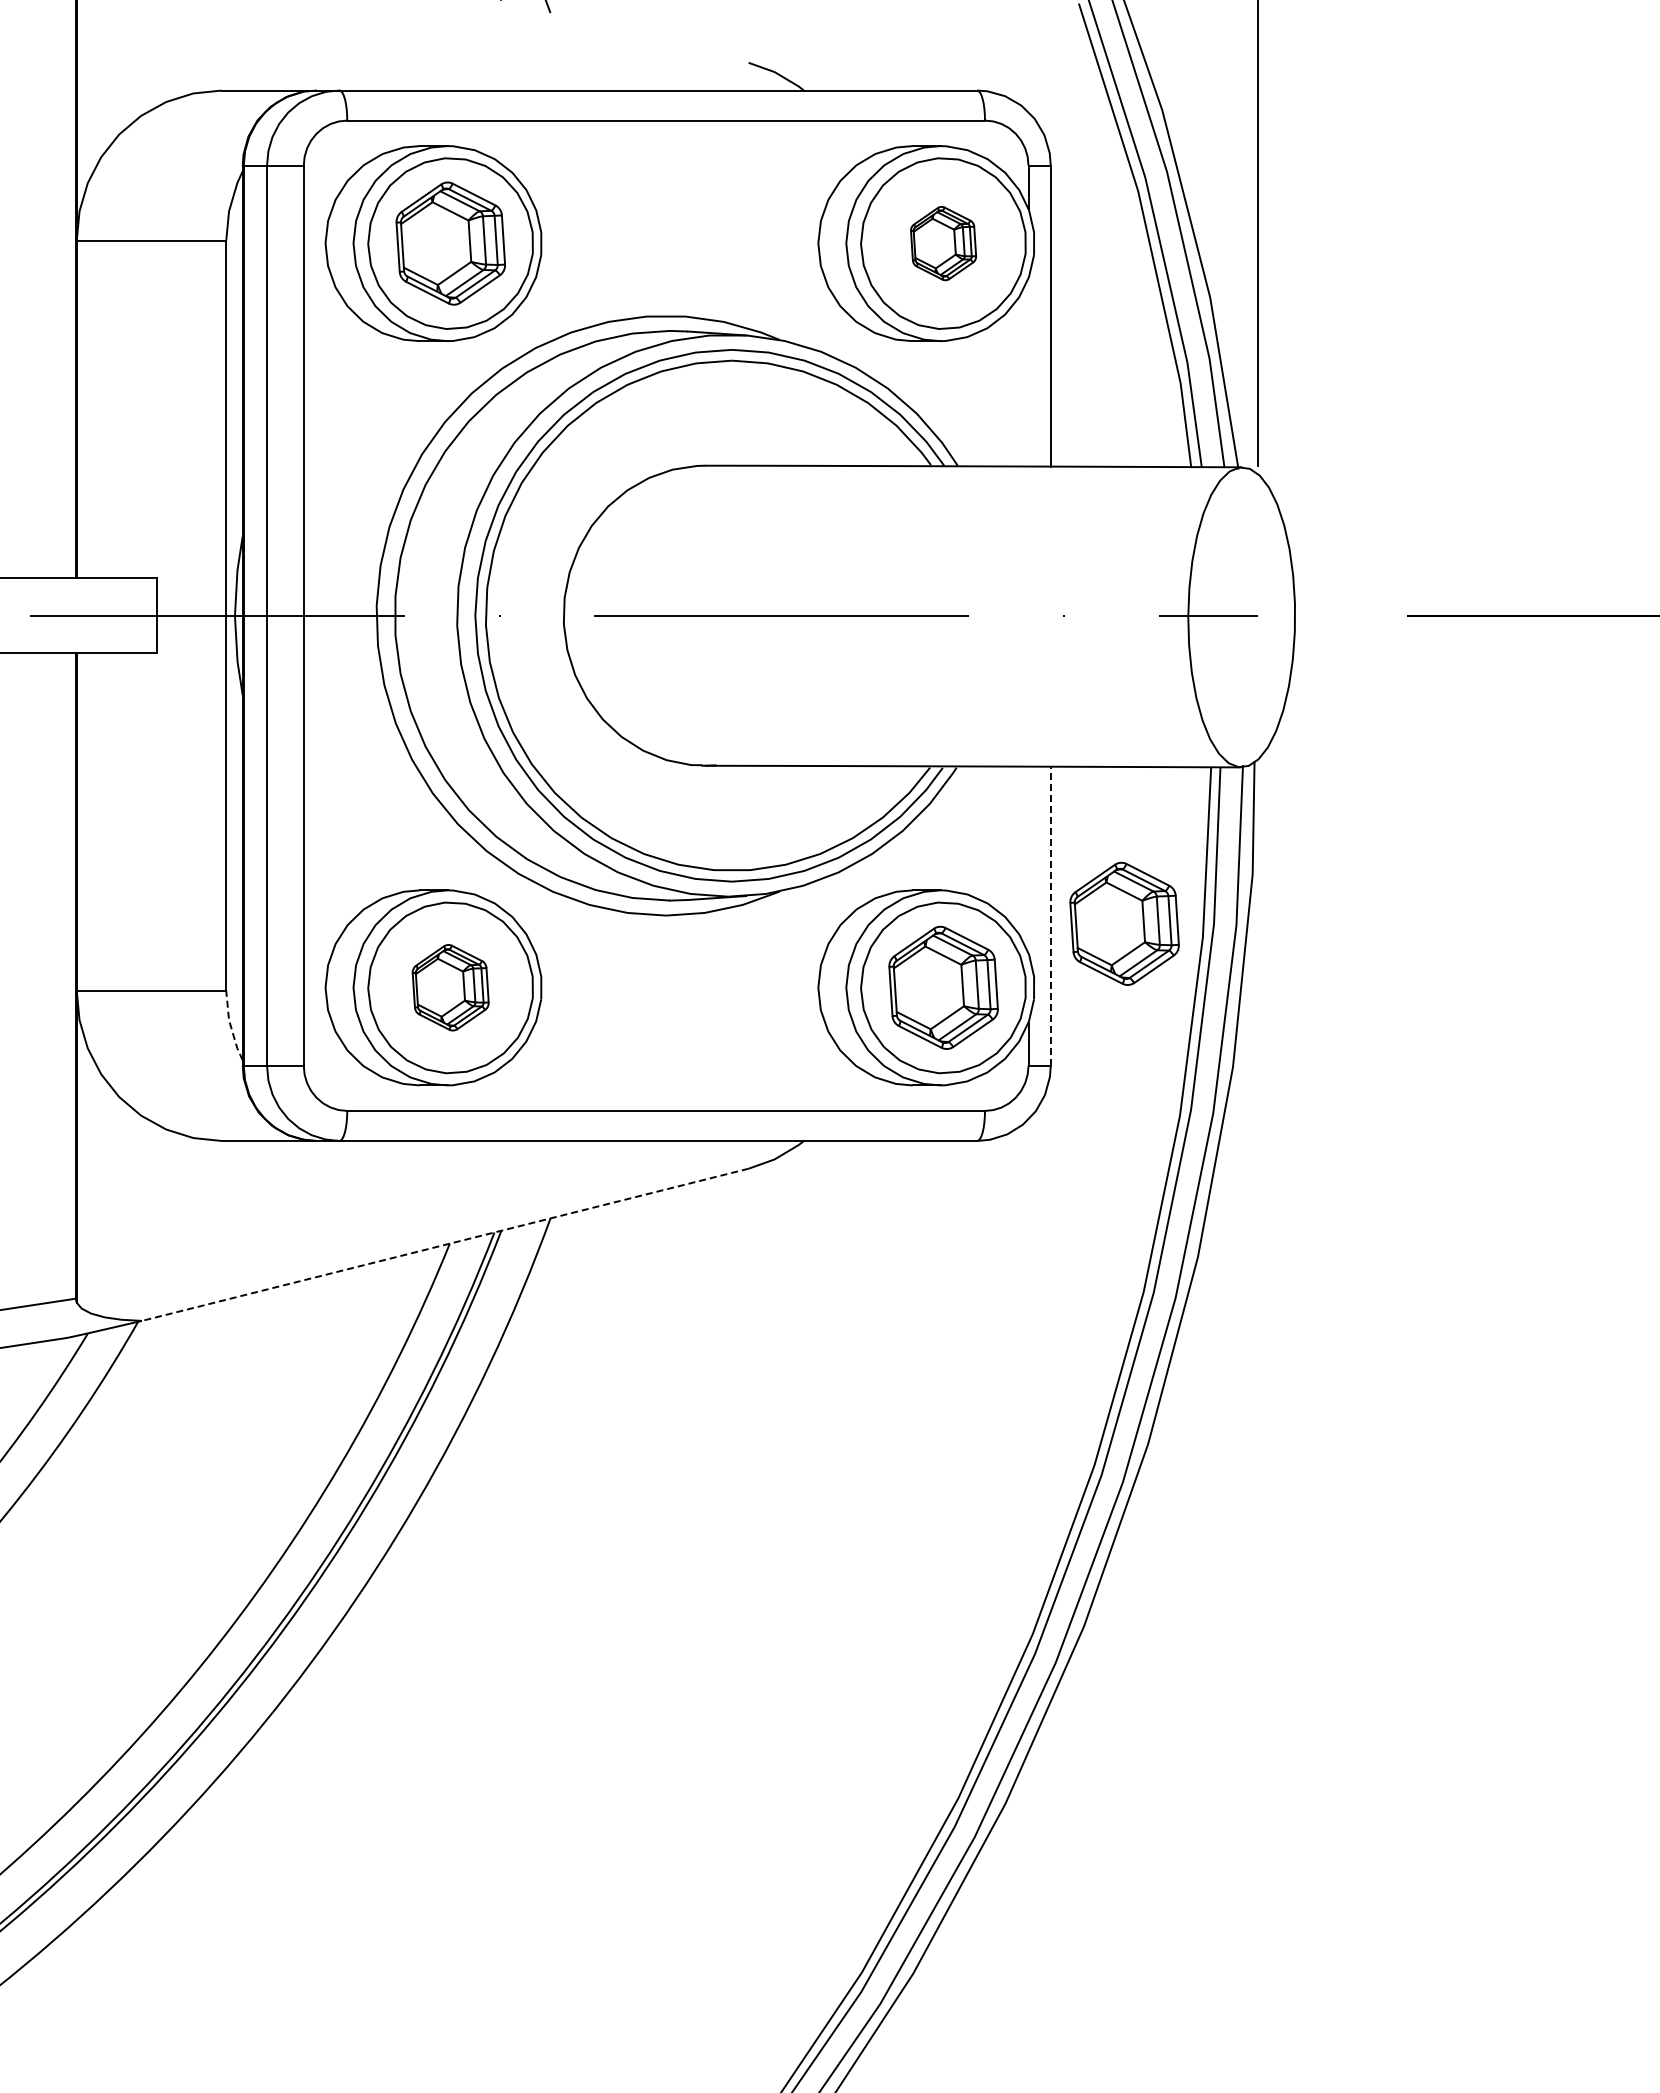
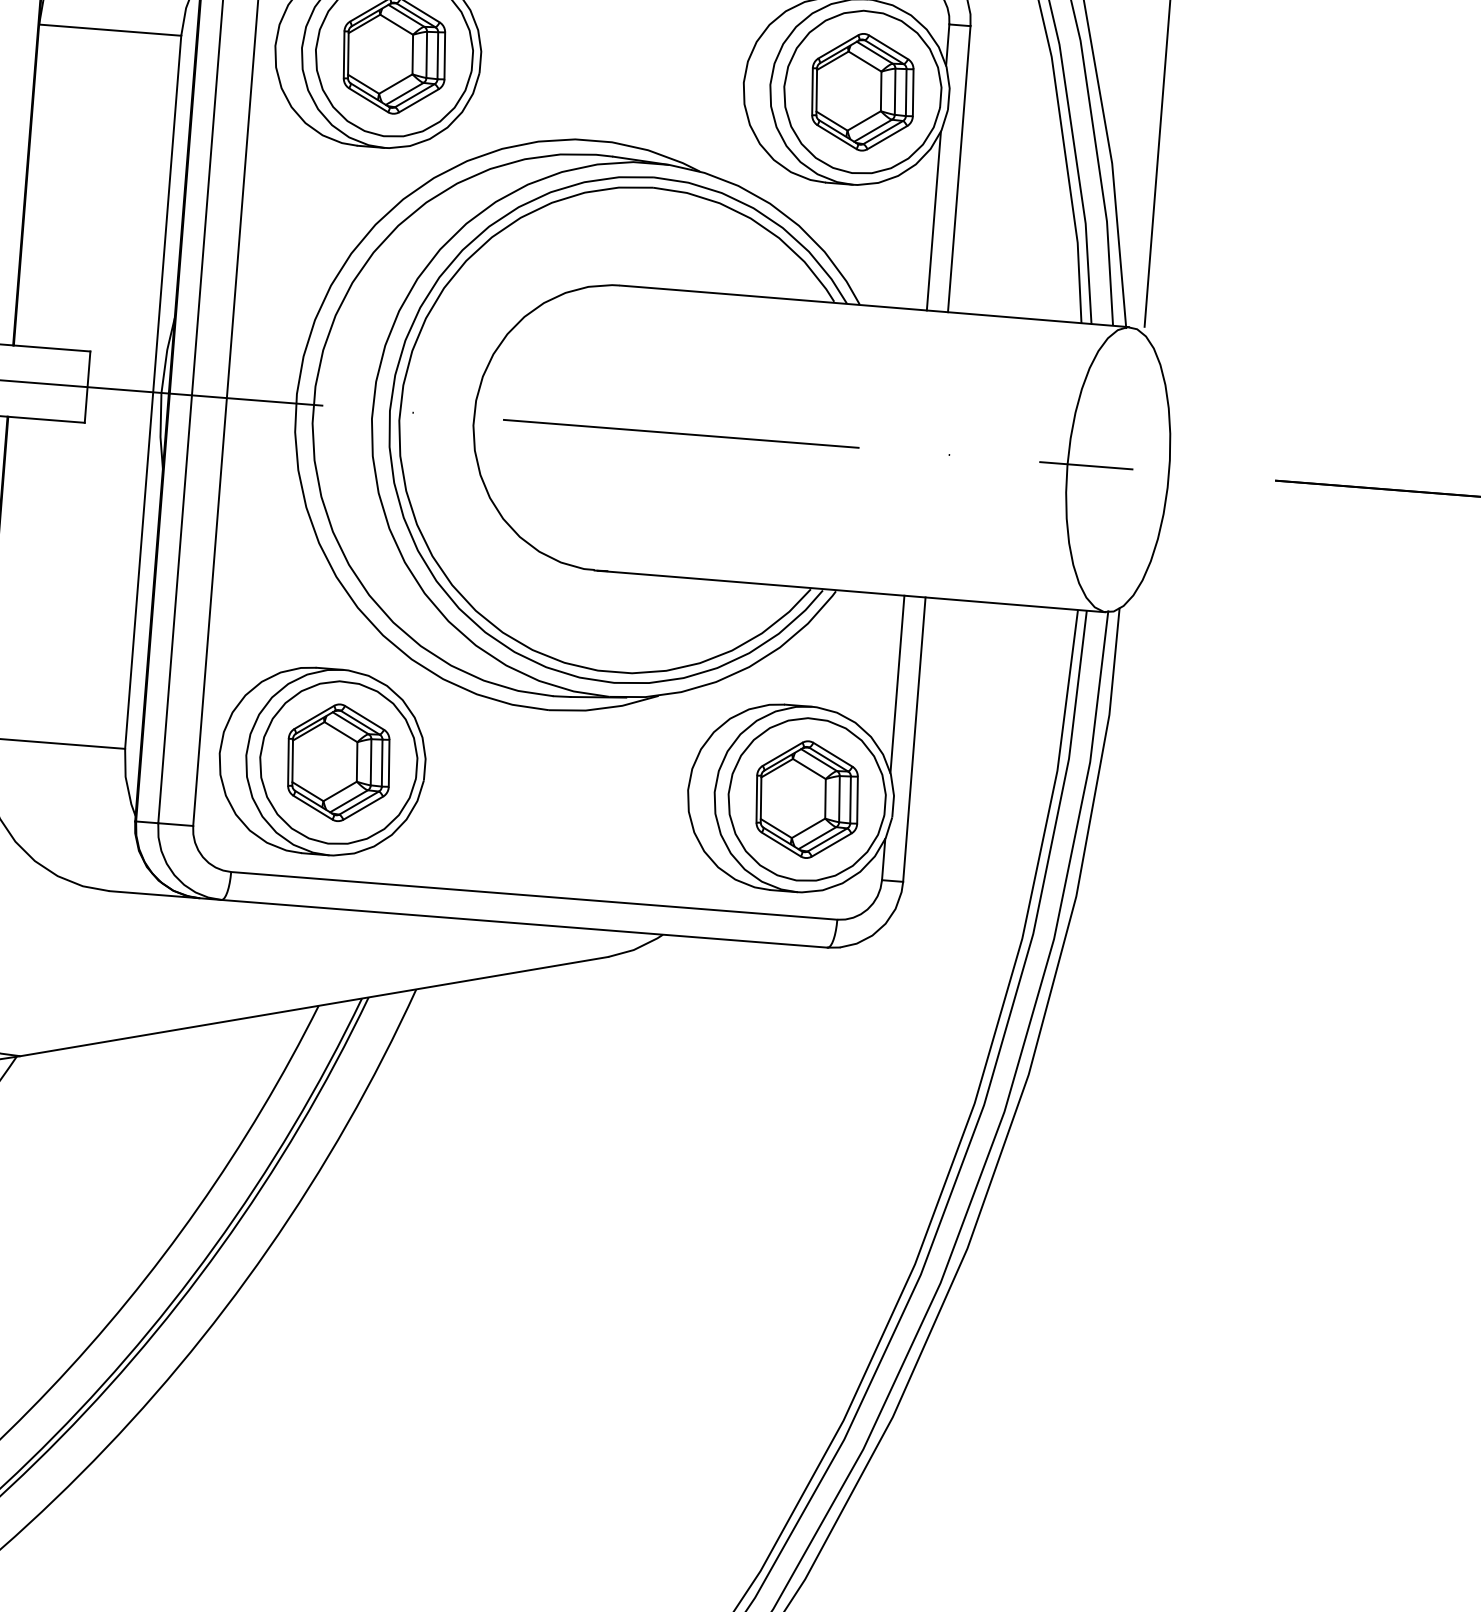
part: (943, 243) -> (862, 92), size x1.67
line: (1028, 372) -> (933, 221), added
line: (1028, 859) -> (897, 683), added
line: (1050, 916) -> (914, 739), dashed -> solid
part: (1124, 923) -> (983, 751), removed
part: (450, 987) -> (338, 762), size x1.43
line: (230, 1026) -> (126, 783), dashed -> solid
line: (445, 1244) -> (314, 1006), dashed -> solid

